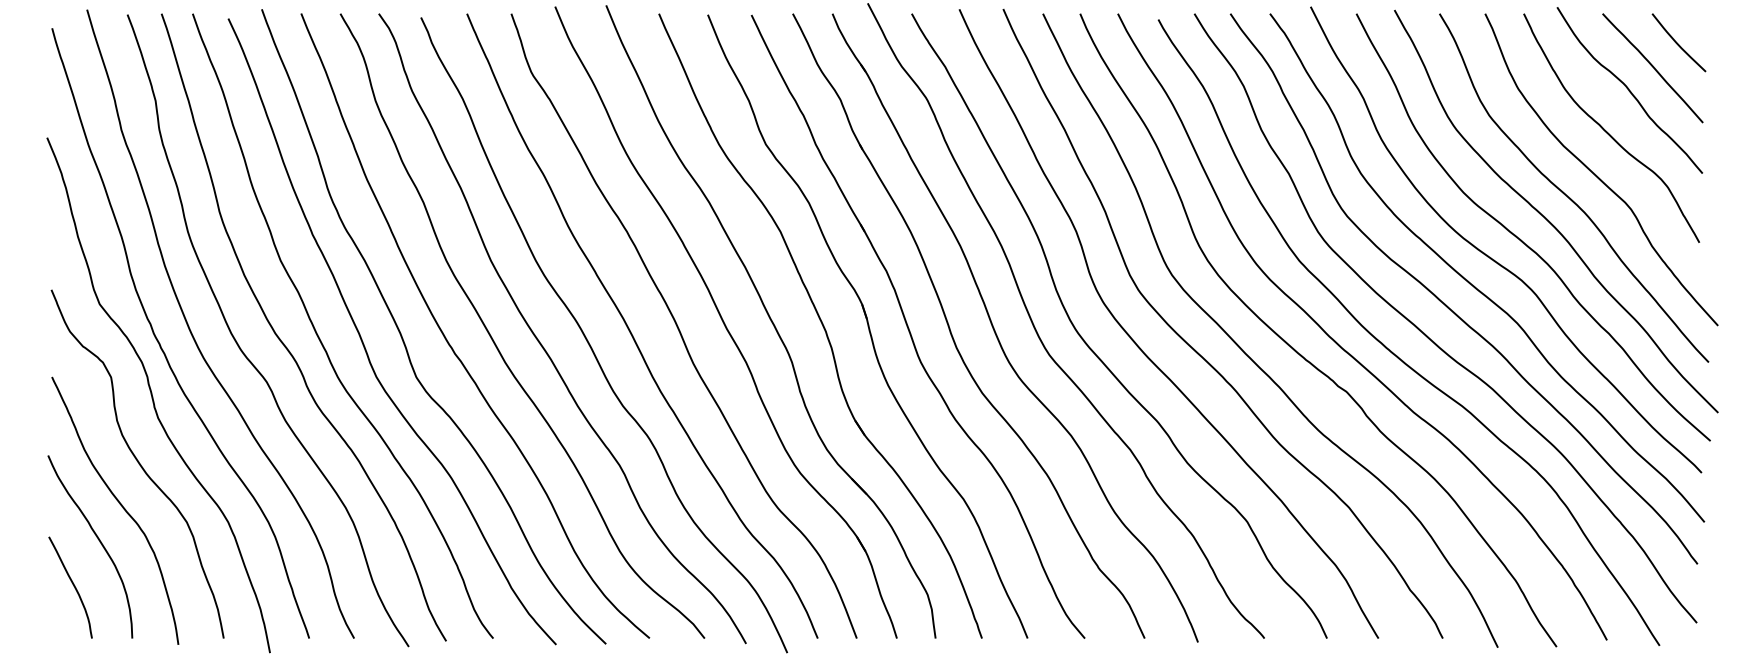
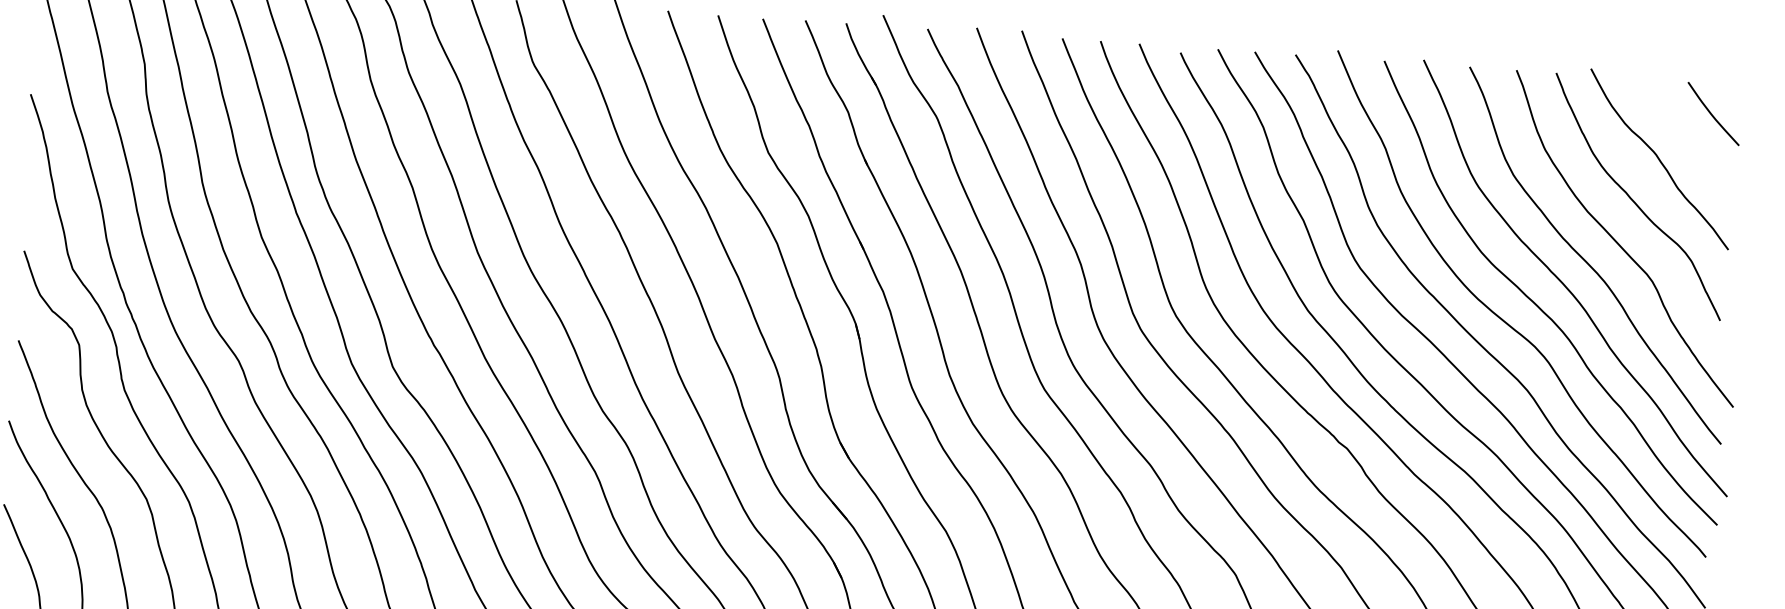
curve: (1652, 67) -> (1684, 137), removed

